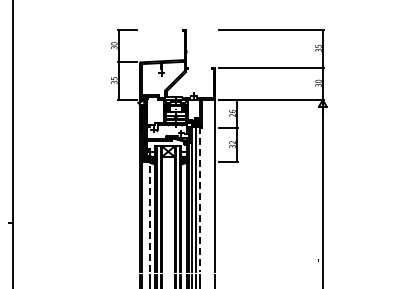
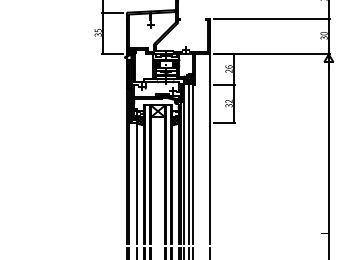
line: (200, 199) -> (193, 164), dashed -> solid
line: (149, 217) -> (137, 184), dashed -> solid

